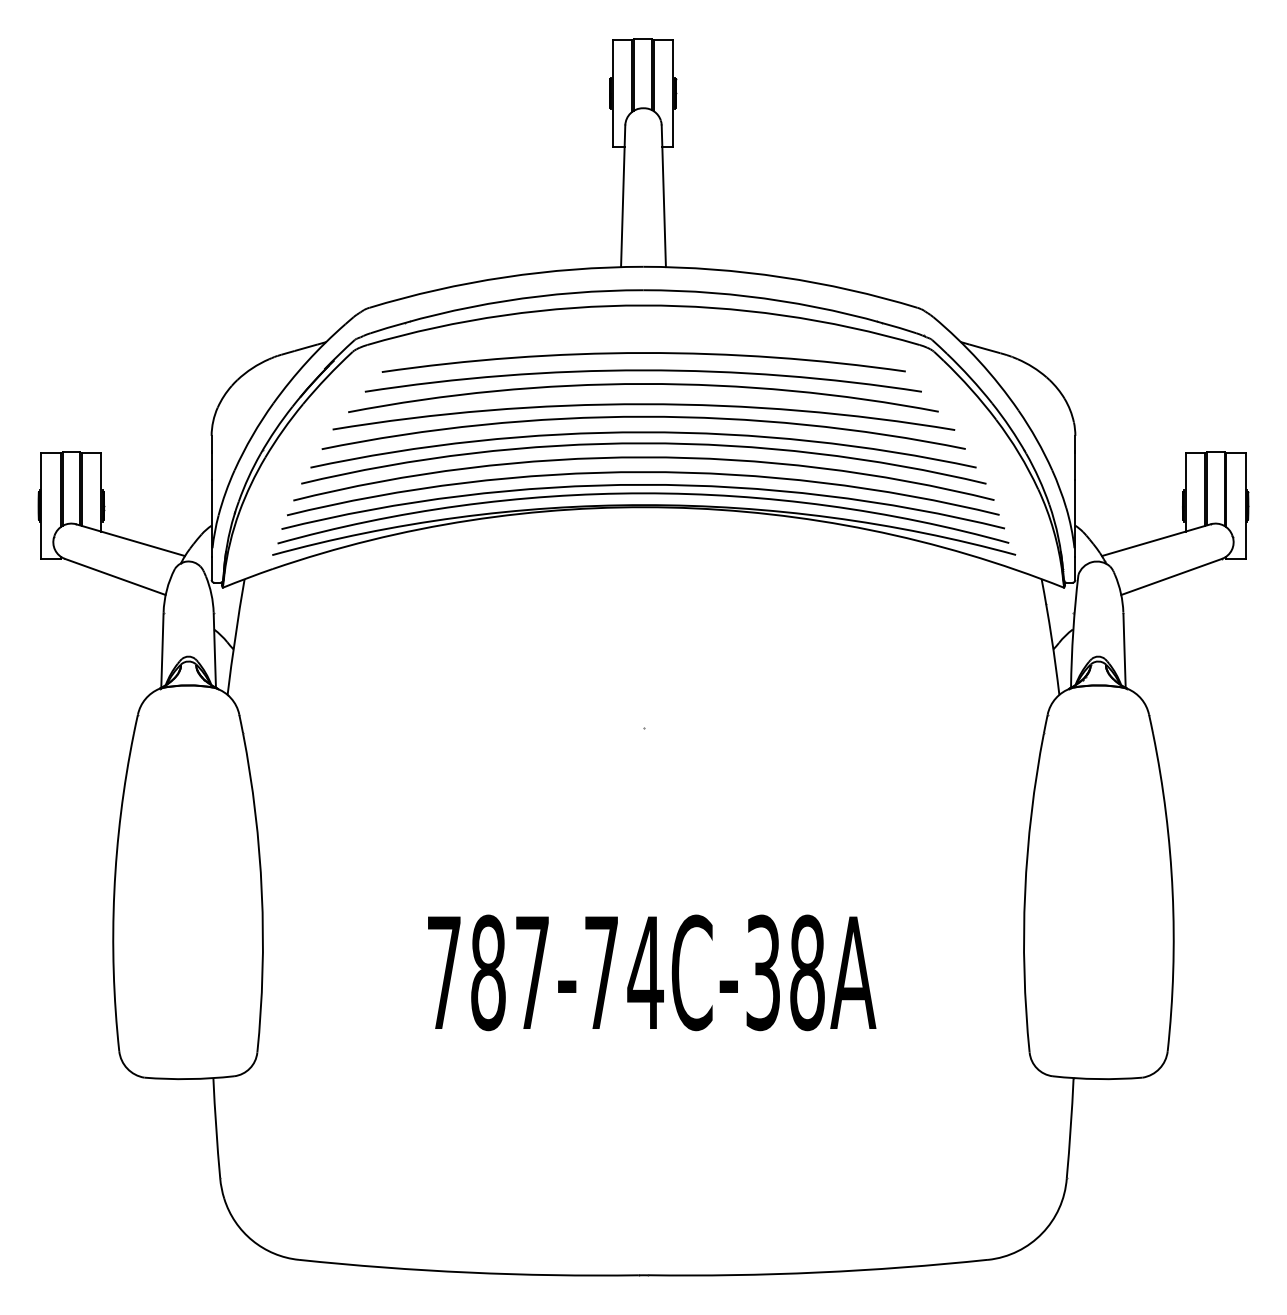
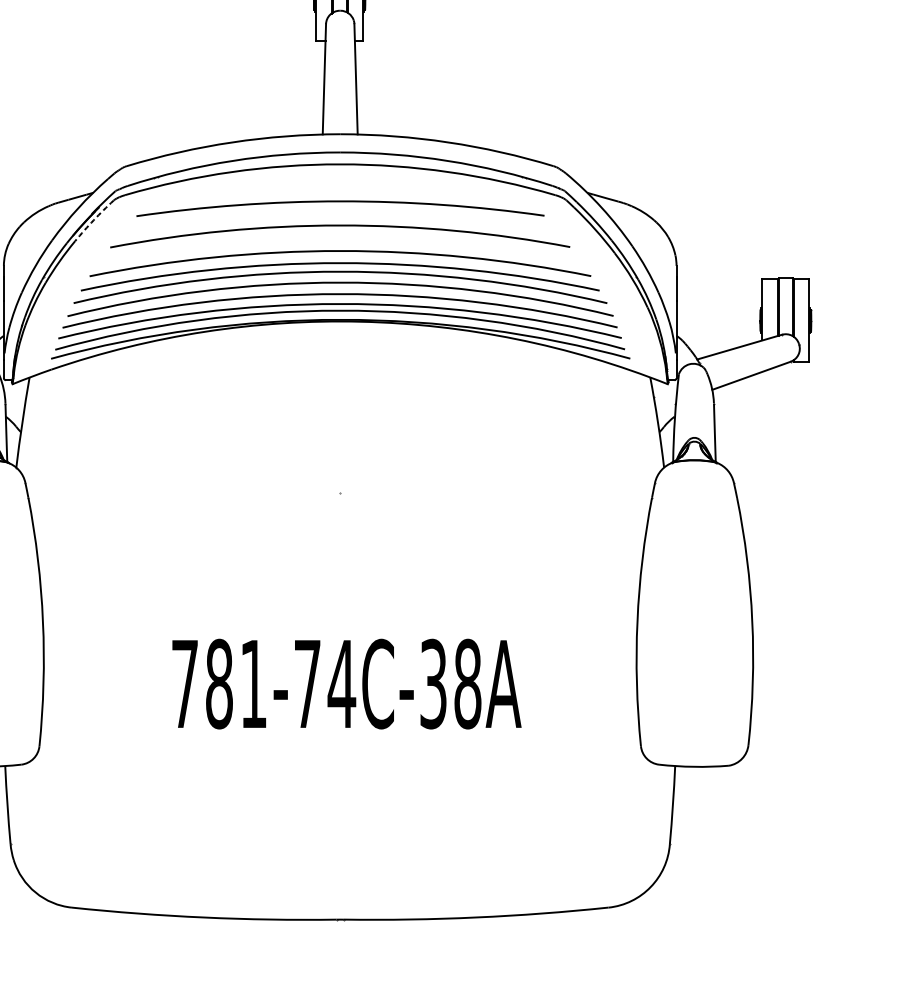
arc: (642, 371) -> (339, 215), removed
arc: (327, 377) -> (94, 220), solid -> dashed
arc: (643, 405) -> (340, 242), removed
text: (532, 972) -> (253, 683), 787-74C-38A -> 781-74C-38A

